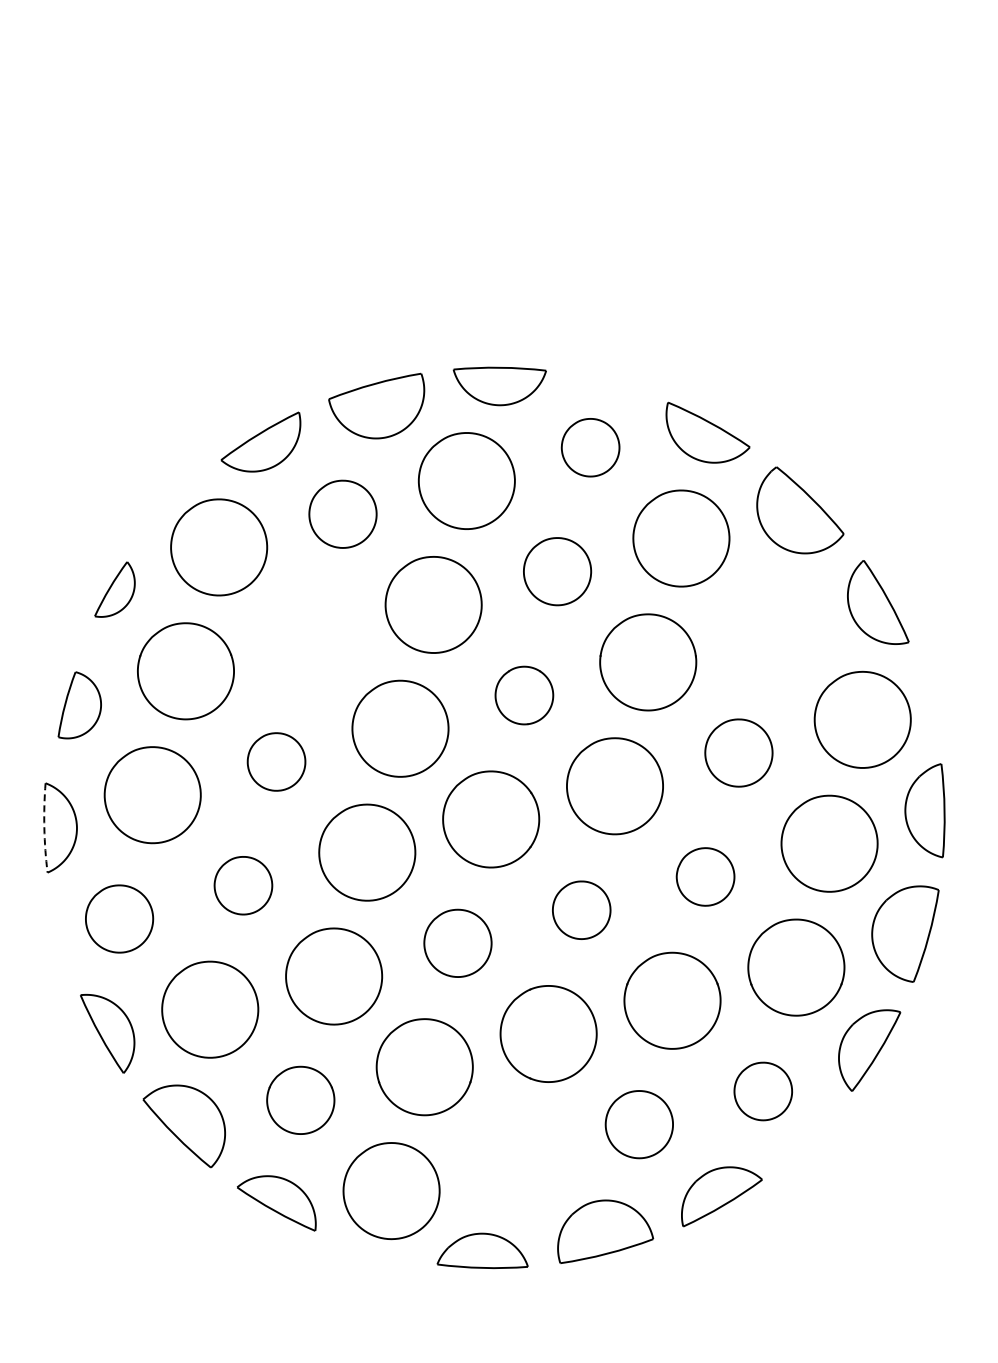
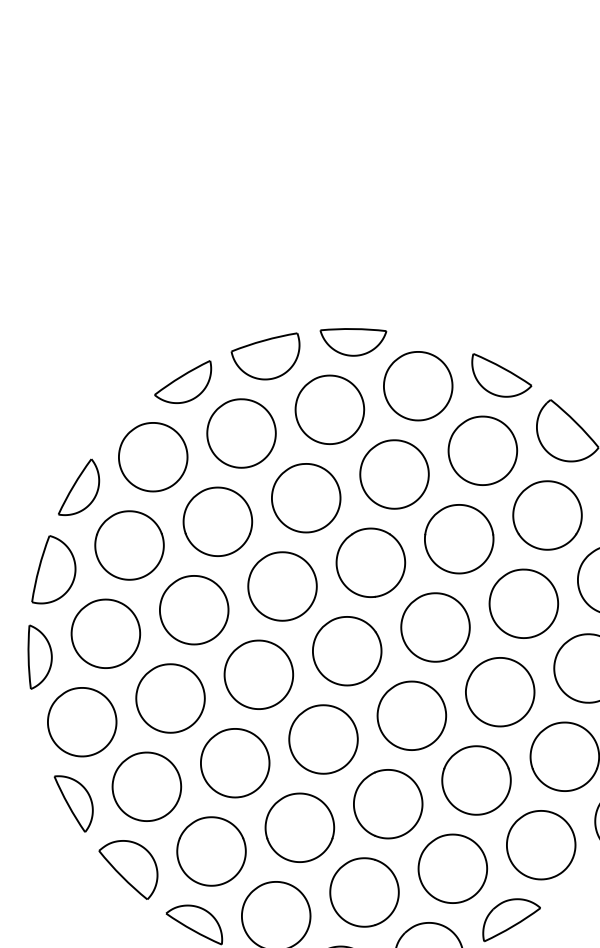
part: (590, 447) -> (418, 385), size x1.67
part: (342, 514) -> (241, 433), size x1.43
part: (557, 571) -> (394, 474), size x1.43
part: (114, 589) -> (78, 487), size x1.43
part: (772, 629) -> (547, 515), added
part: (309, 638) -> (217, 522), added
part: (524, 695) -> (370, 562), size x1.67
part: (79, 705) -> (53, 569), size x1.43
part: (738, 752) -> (523, 603), size x1.43
part: (276, 761) -> (194, 609), size x1.67
arc: (44, 828) -> (28, 657), dashed -> solid
part: (705, 876) -> (500, 691), size x1.67
part: (243, 885) -> (170, 698), size x1.67
part: (581, 910) -> (411, 716), size x1.67
part: (119, 918) -> (82, 721), size x1.43
part: (457, 943) -> (323, 739), size x1.43
part: (763, 1091) -> (541, 845), size x1.67
part: (300, 1100) -> (211, 851), size x1.43
part: (639, 1124) -> (452, 868), size x1.43
part: (515, 1157) -> (364, 892), added

